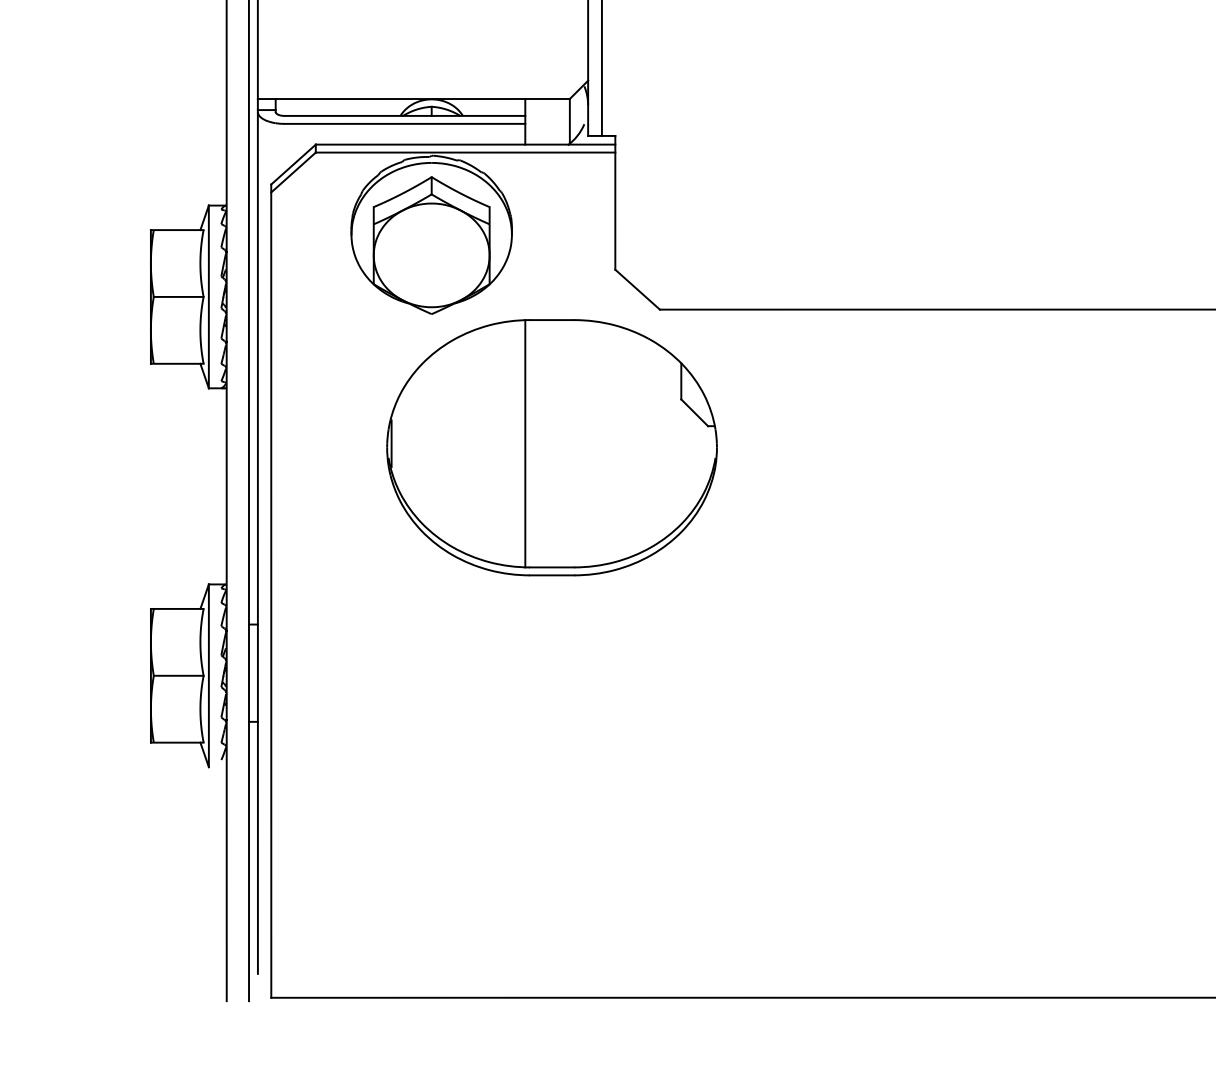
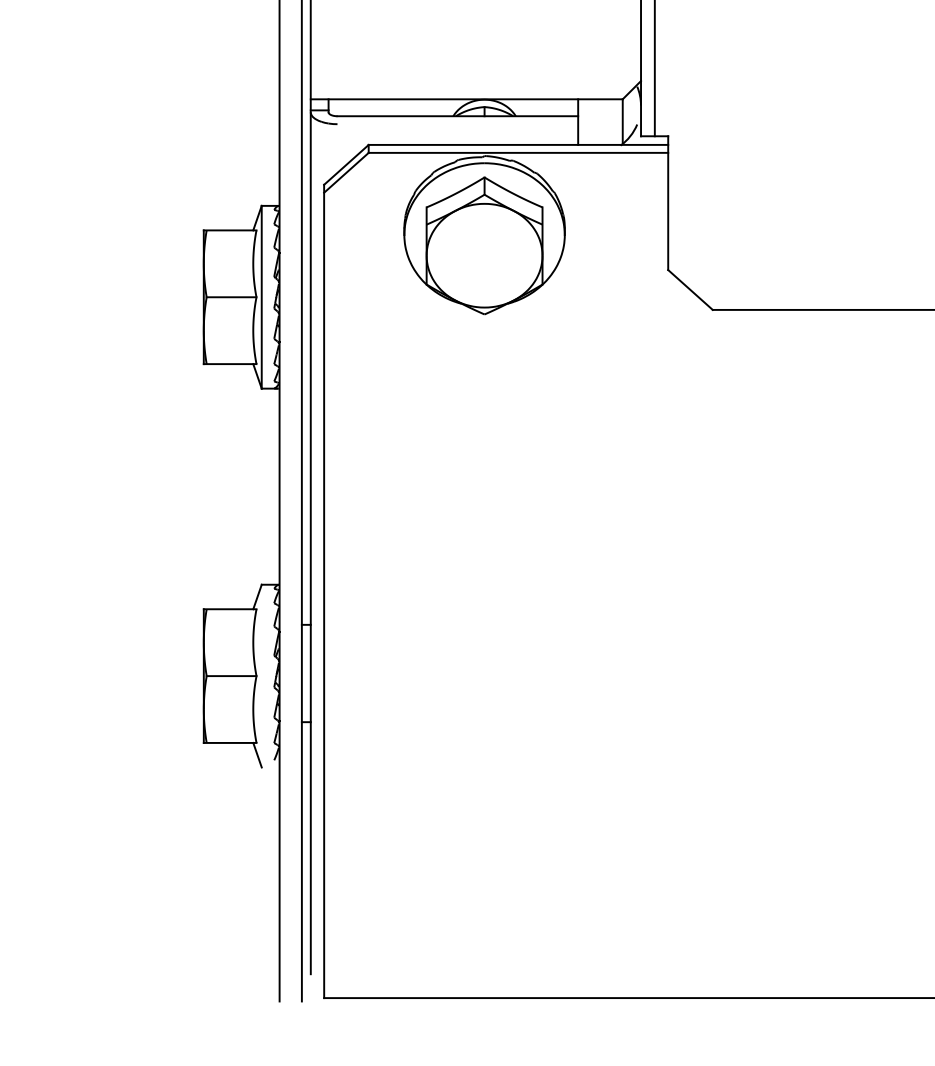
line: (404, 123) -> (457, 123), removed
part: (551, 447) -> (604, 447), removed
line: (208, 675) -> (261, 675), removed

